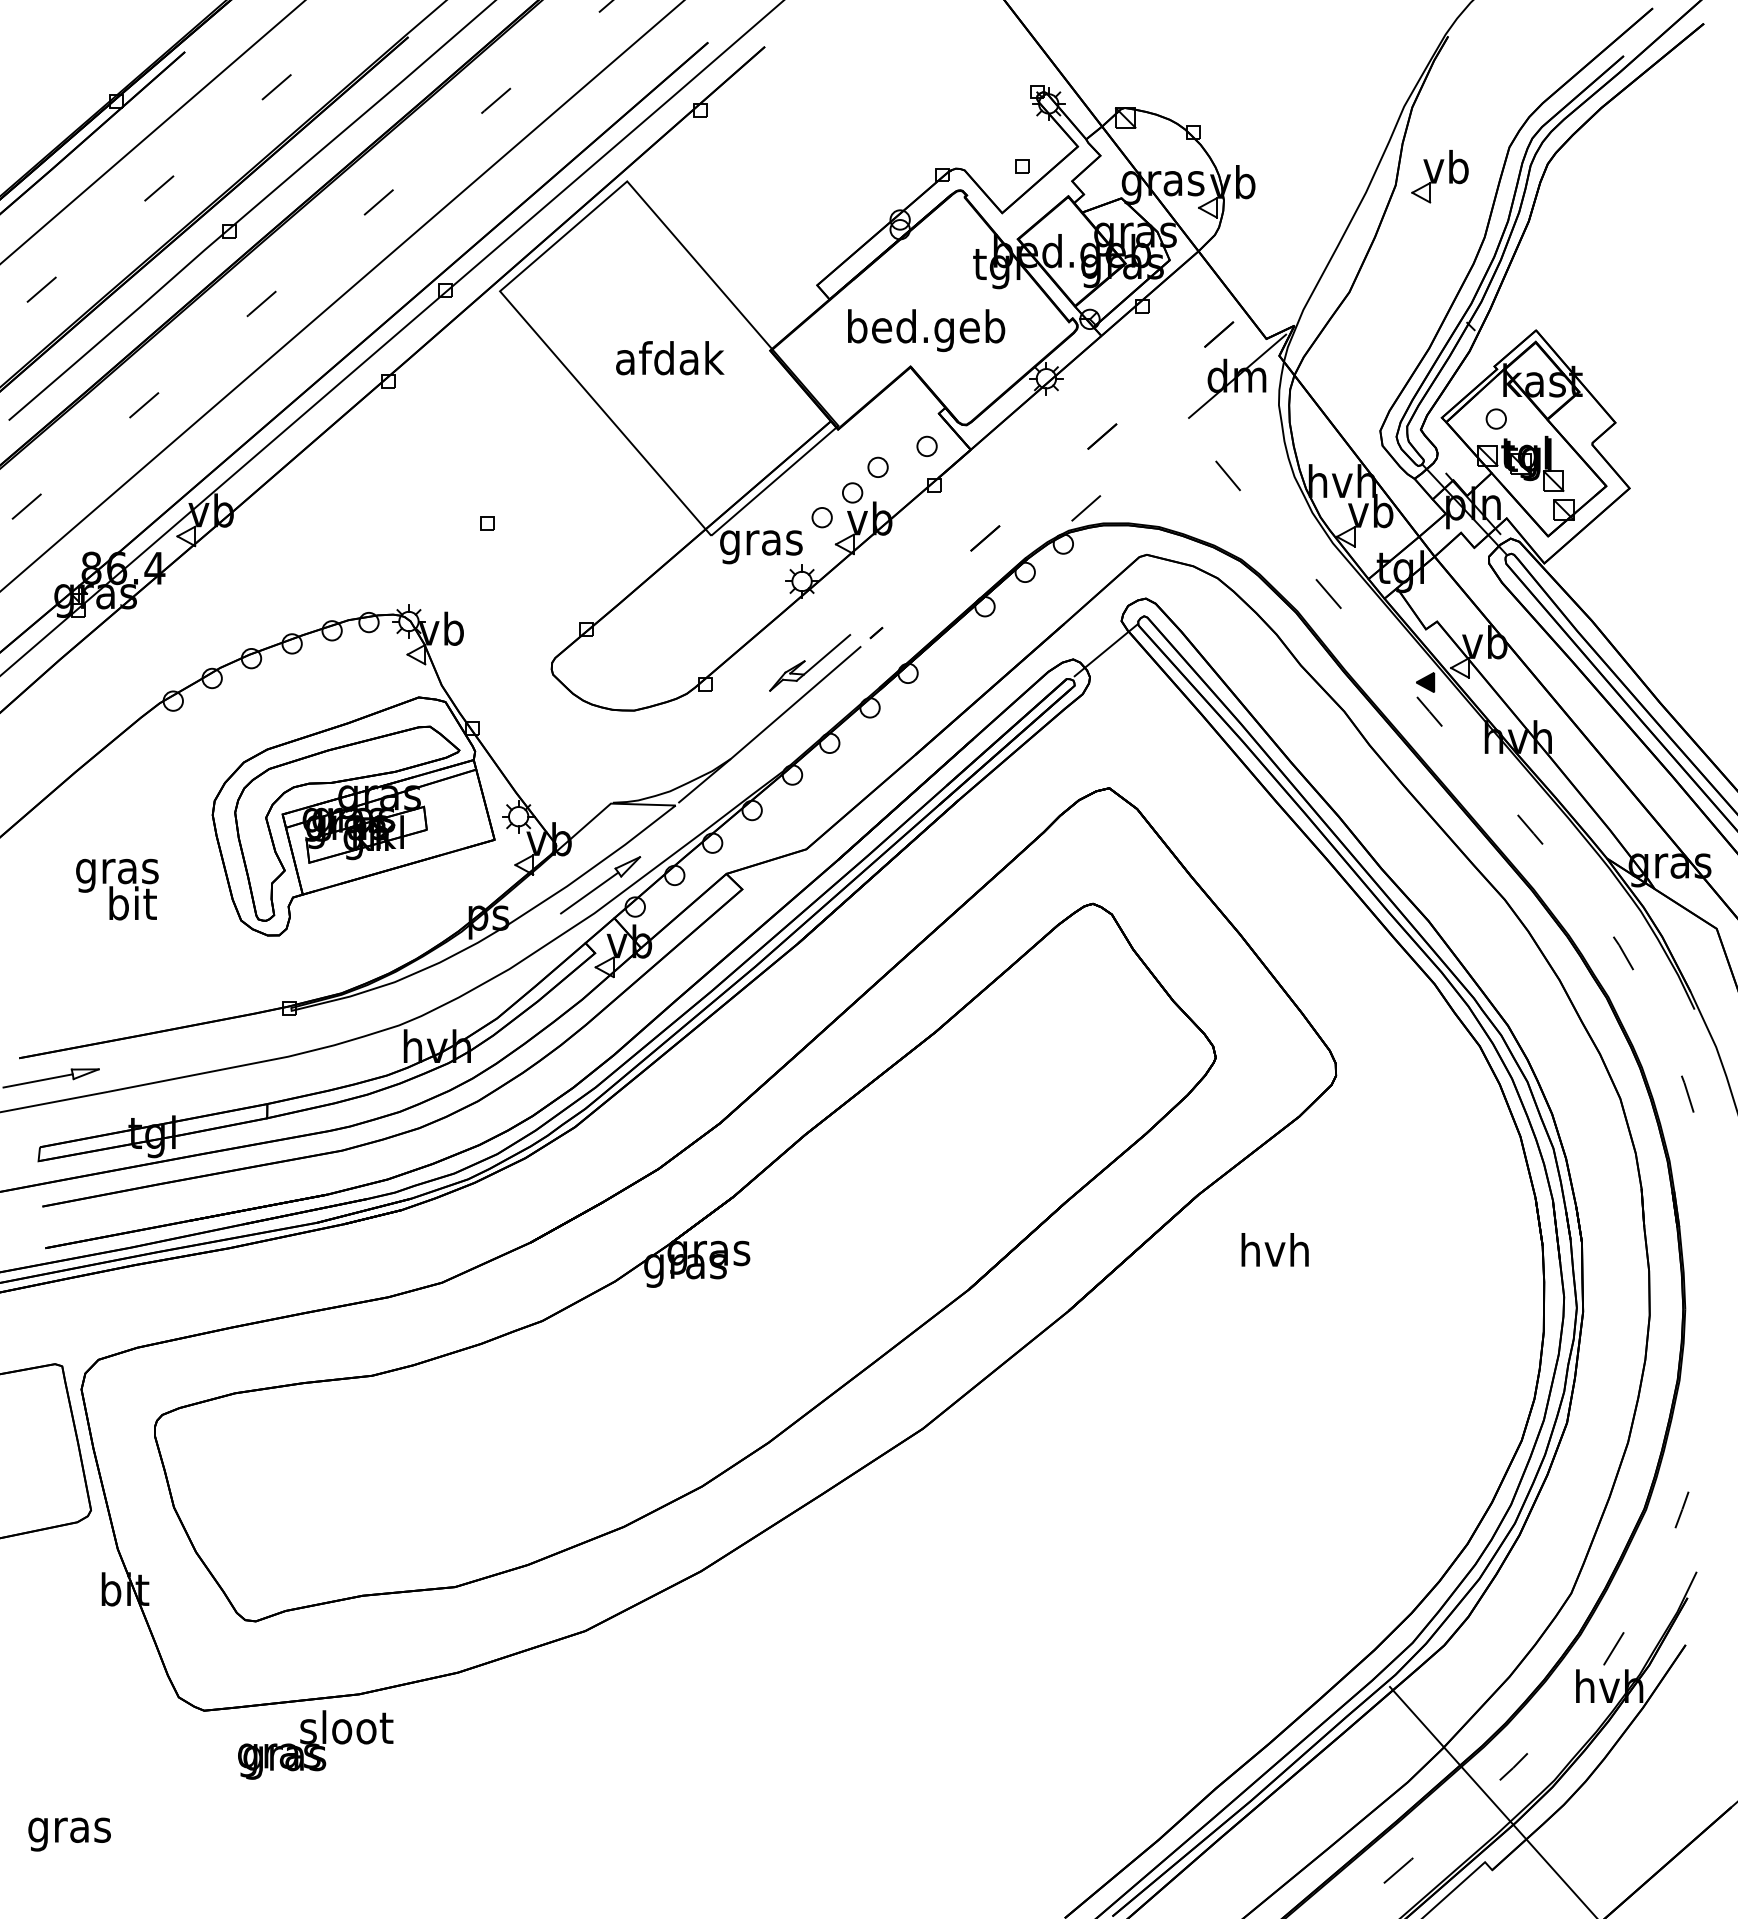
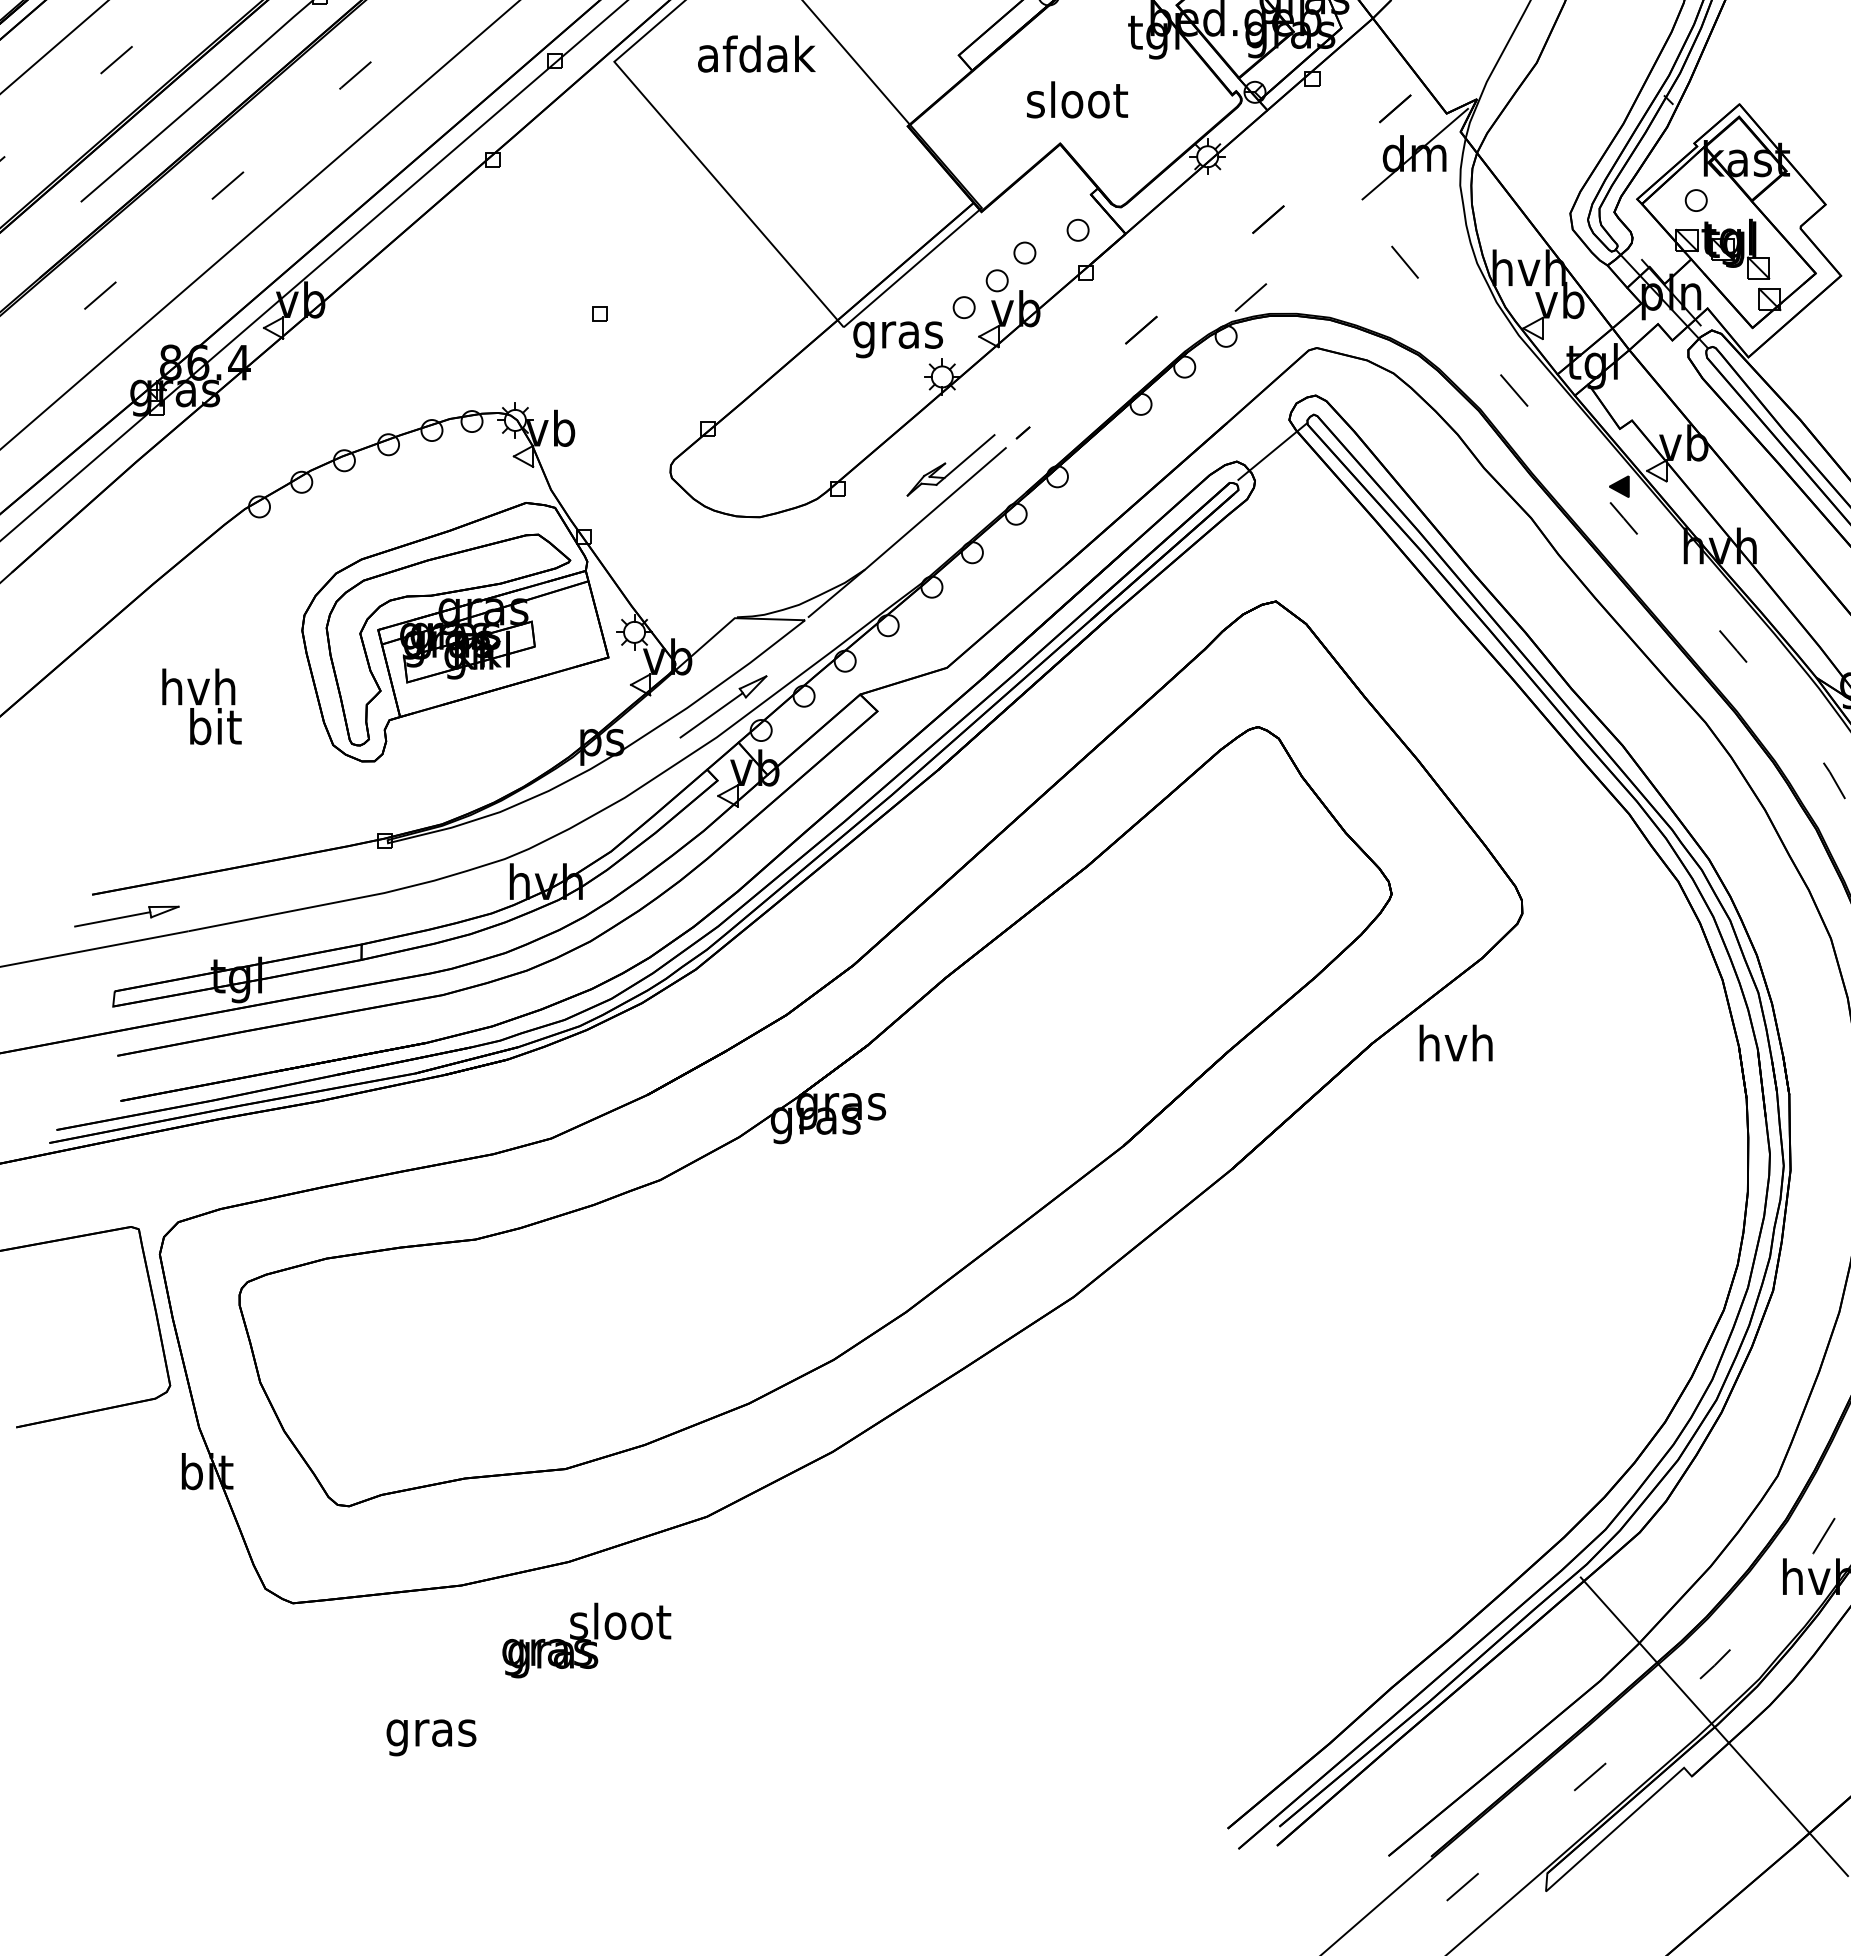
text: (926, 330) -> (1077, 104), bed.geb -> sloot
text: (670, 358) -> (757, 54), moved
text: (117, 871) -> (198, 691), gras -> hvh
text: (1274, 1249) -> (1455, 1042), moved
text: (315, 1744) -> (586, 1639), moved
text: (69, 1834) -> (431, 1737), moved

